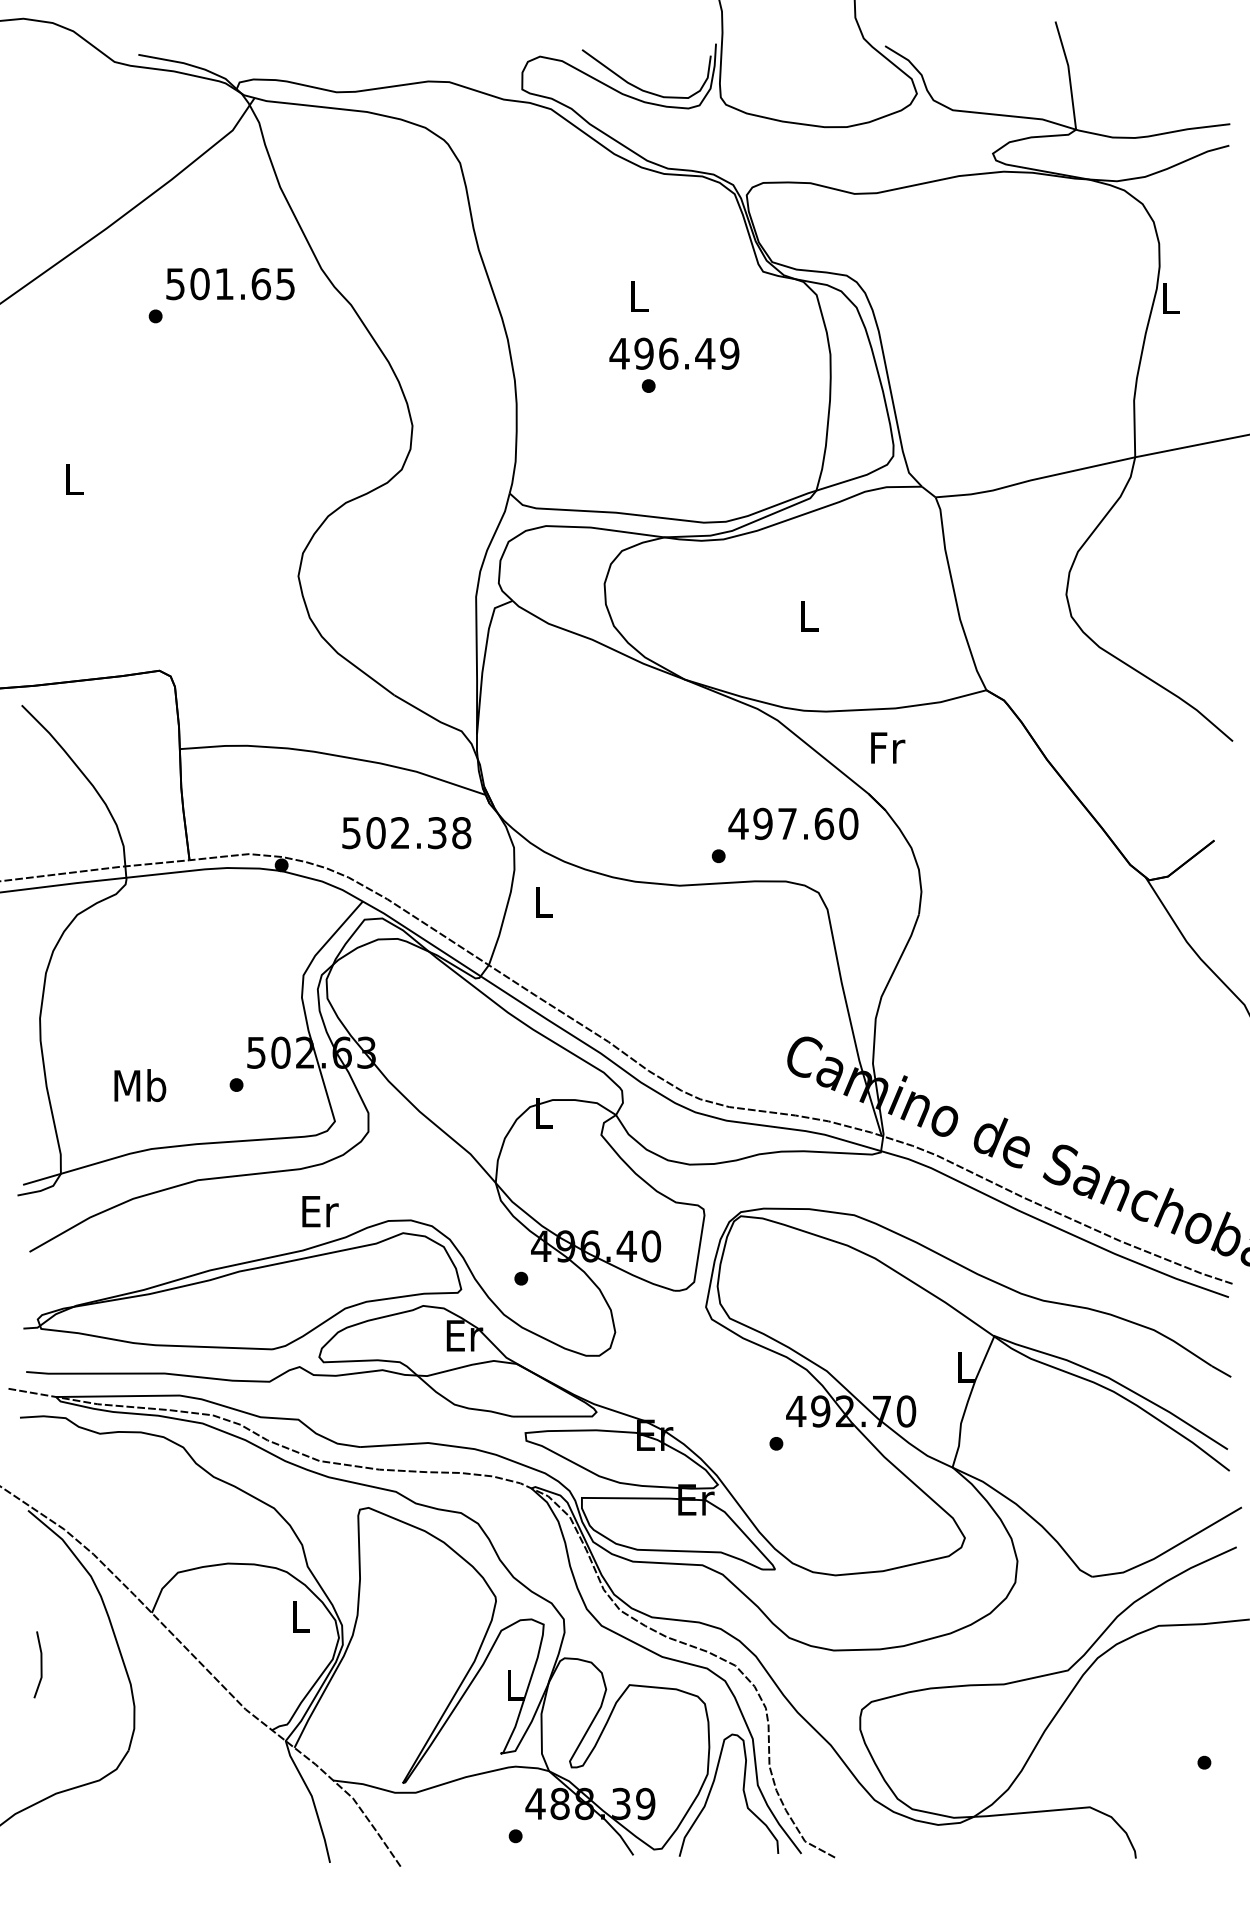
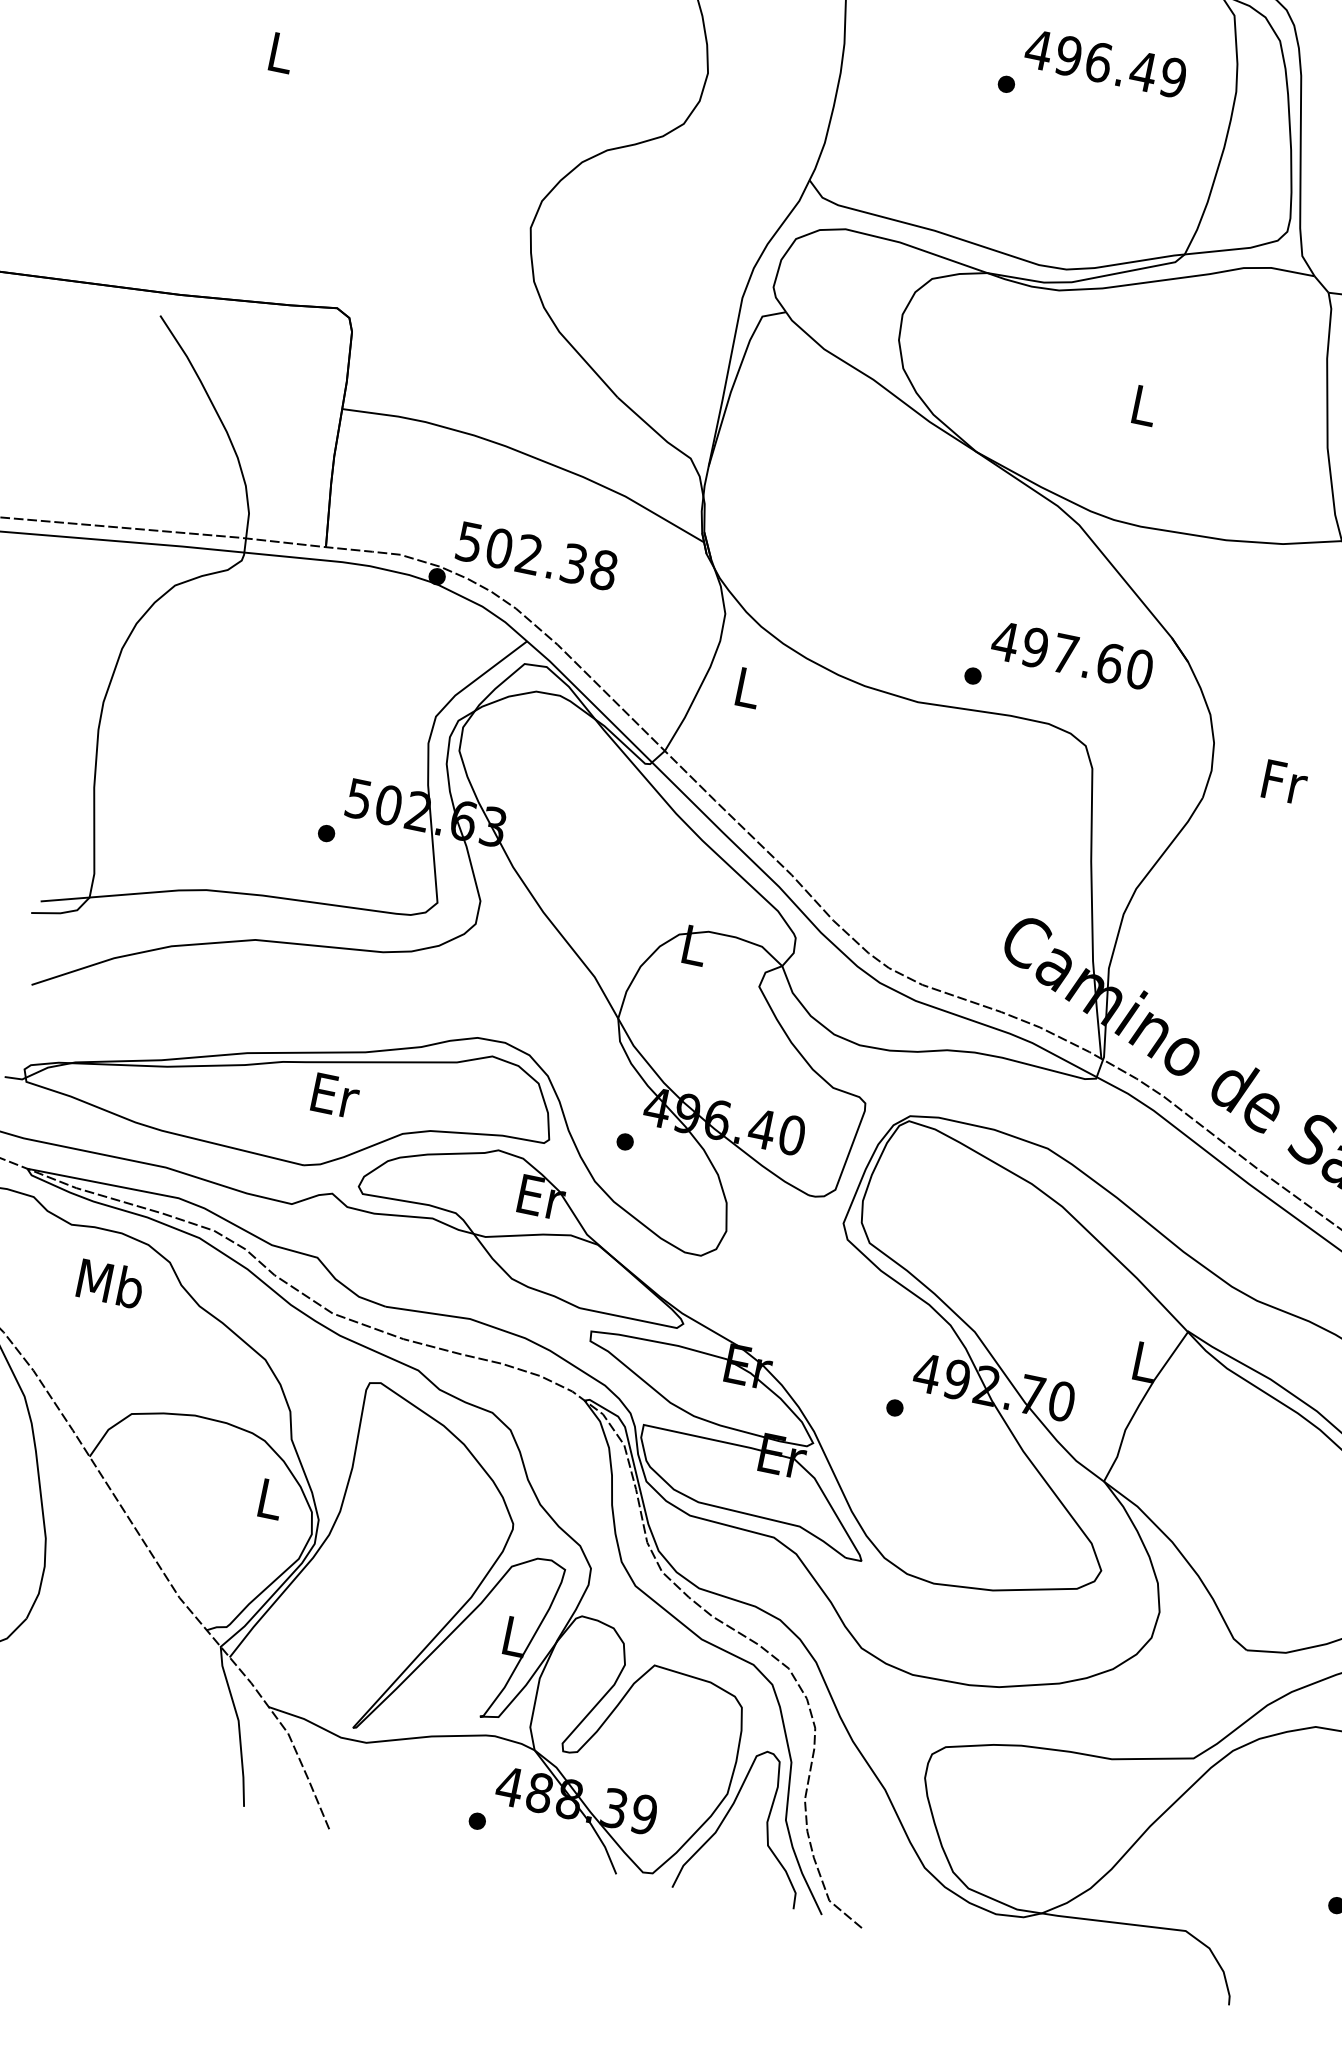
text: (674, 353) -> (1105, 63), moved
text: (888, 747) -> (1285, 781), moved
text: (406, 833) -> (536, 556), moved
text: (140, 1085) -> (111, 1283), moved
text: (320, 1211) -> (335, 1095), moved

